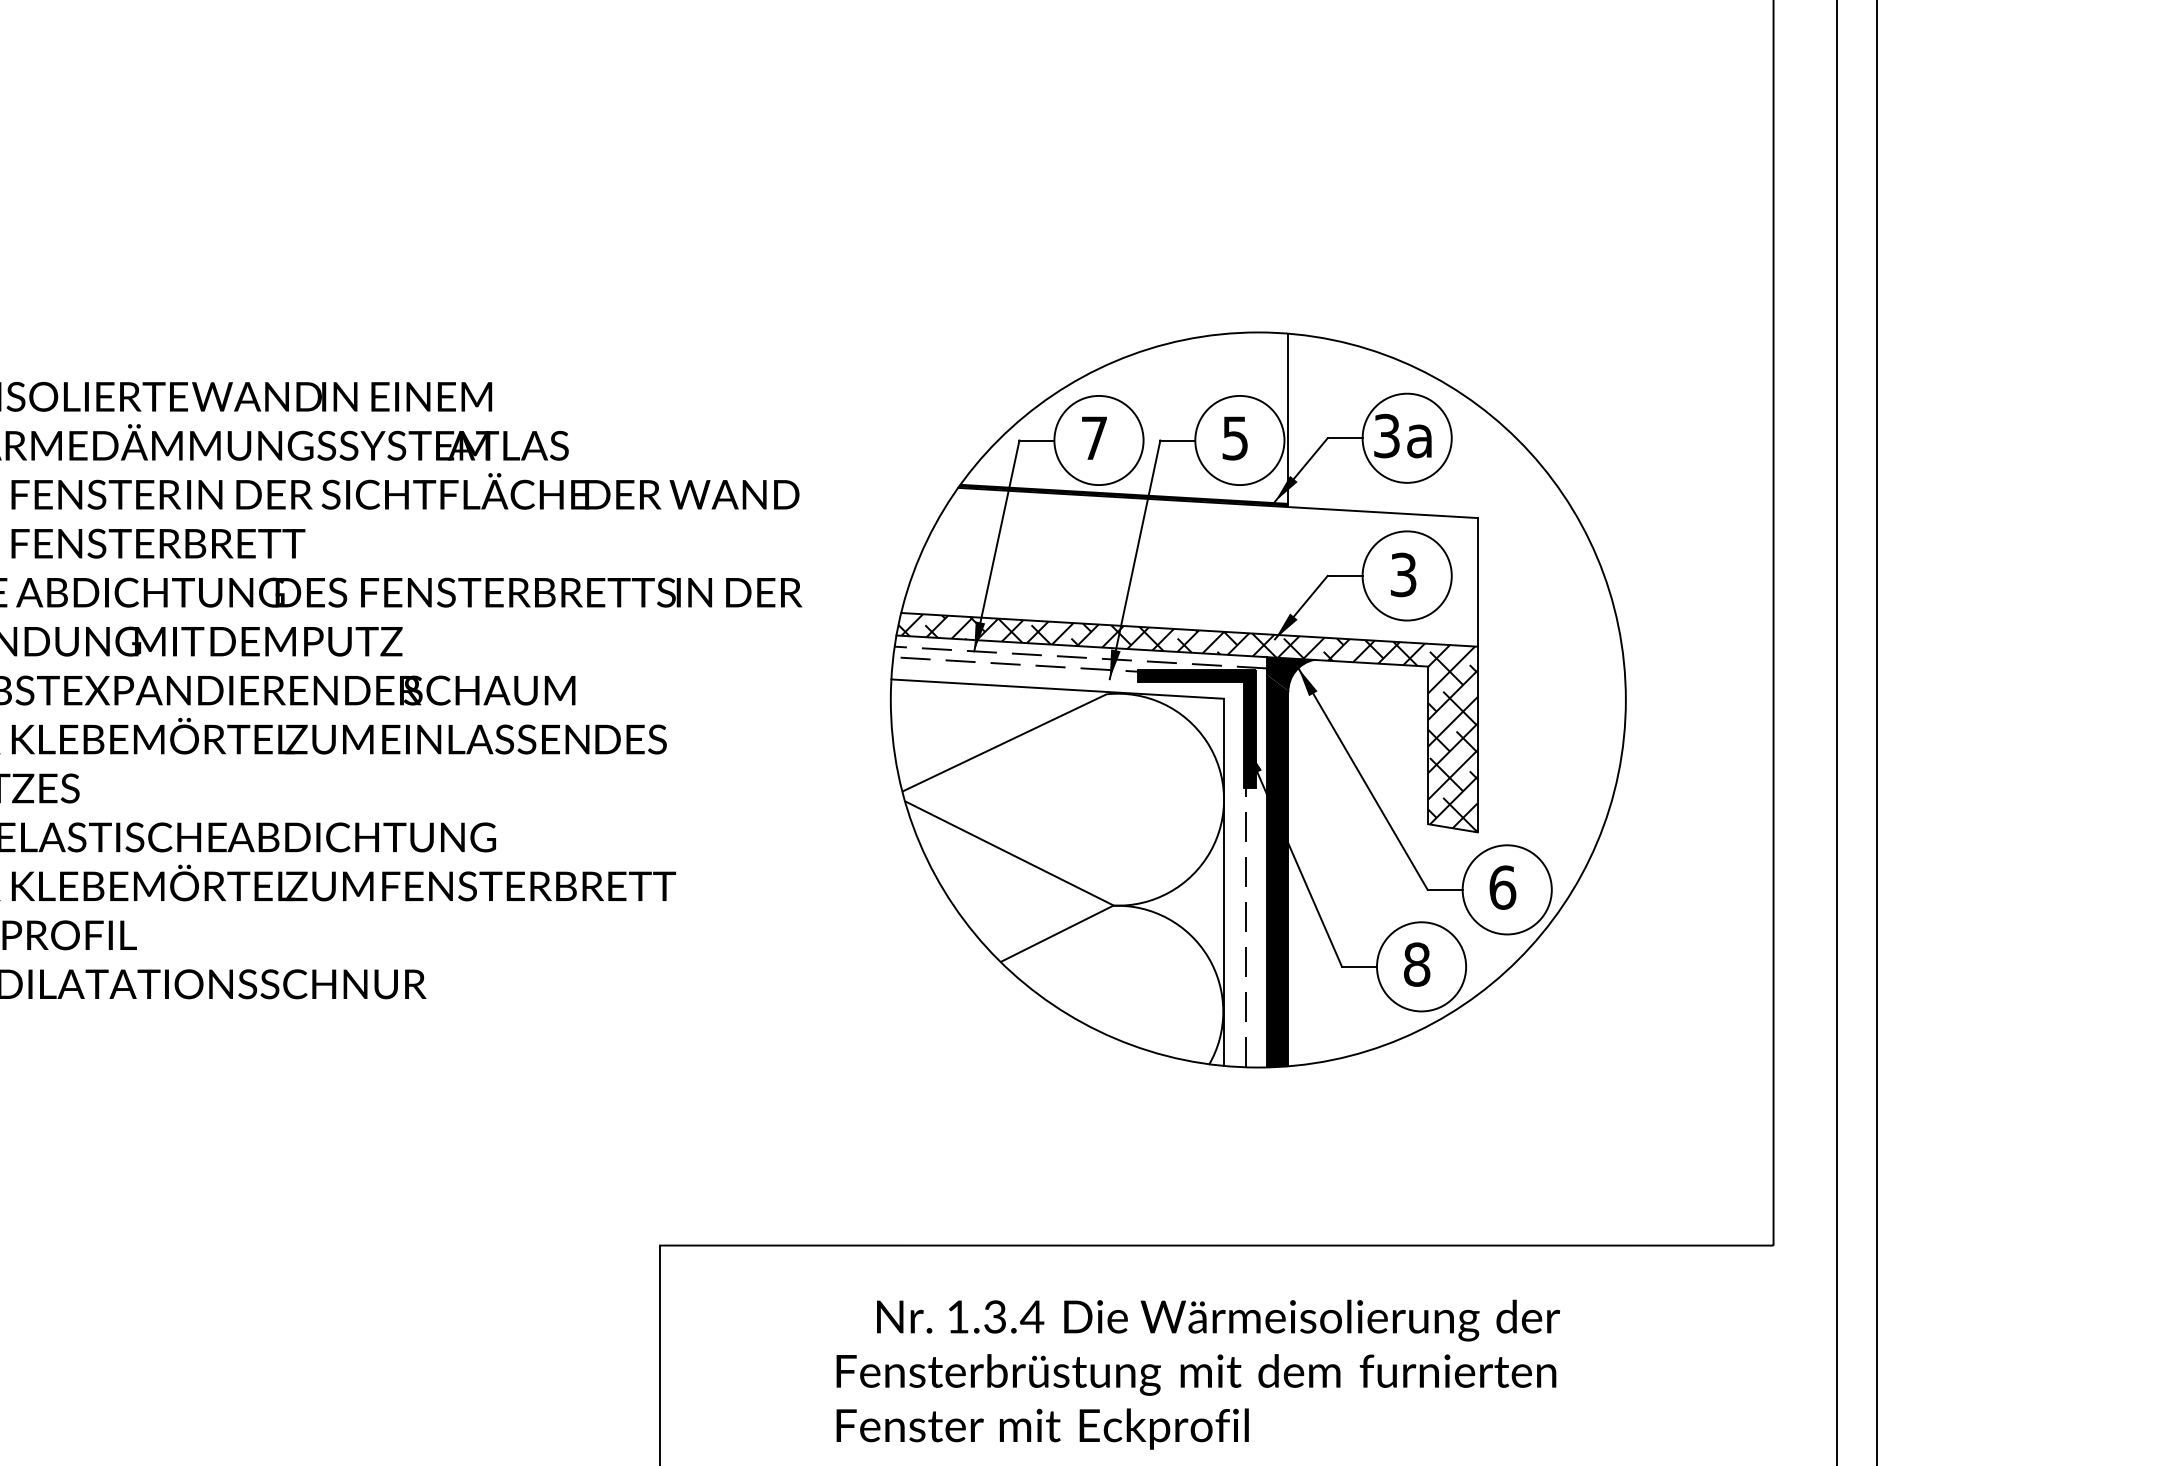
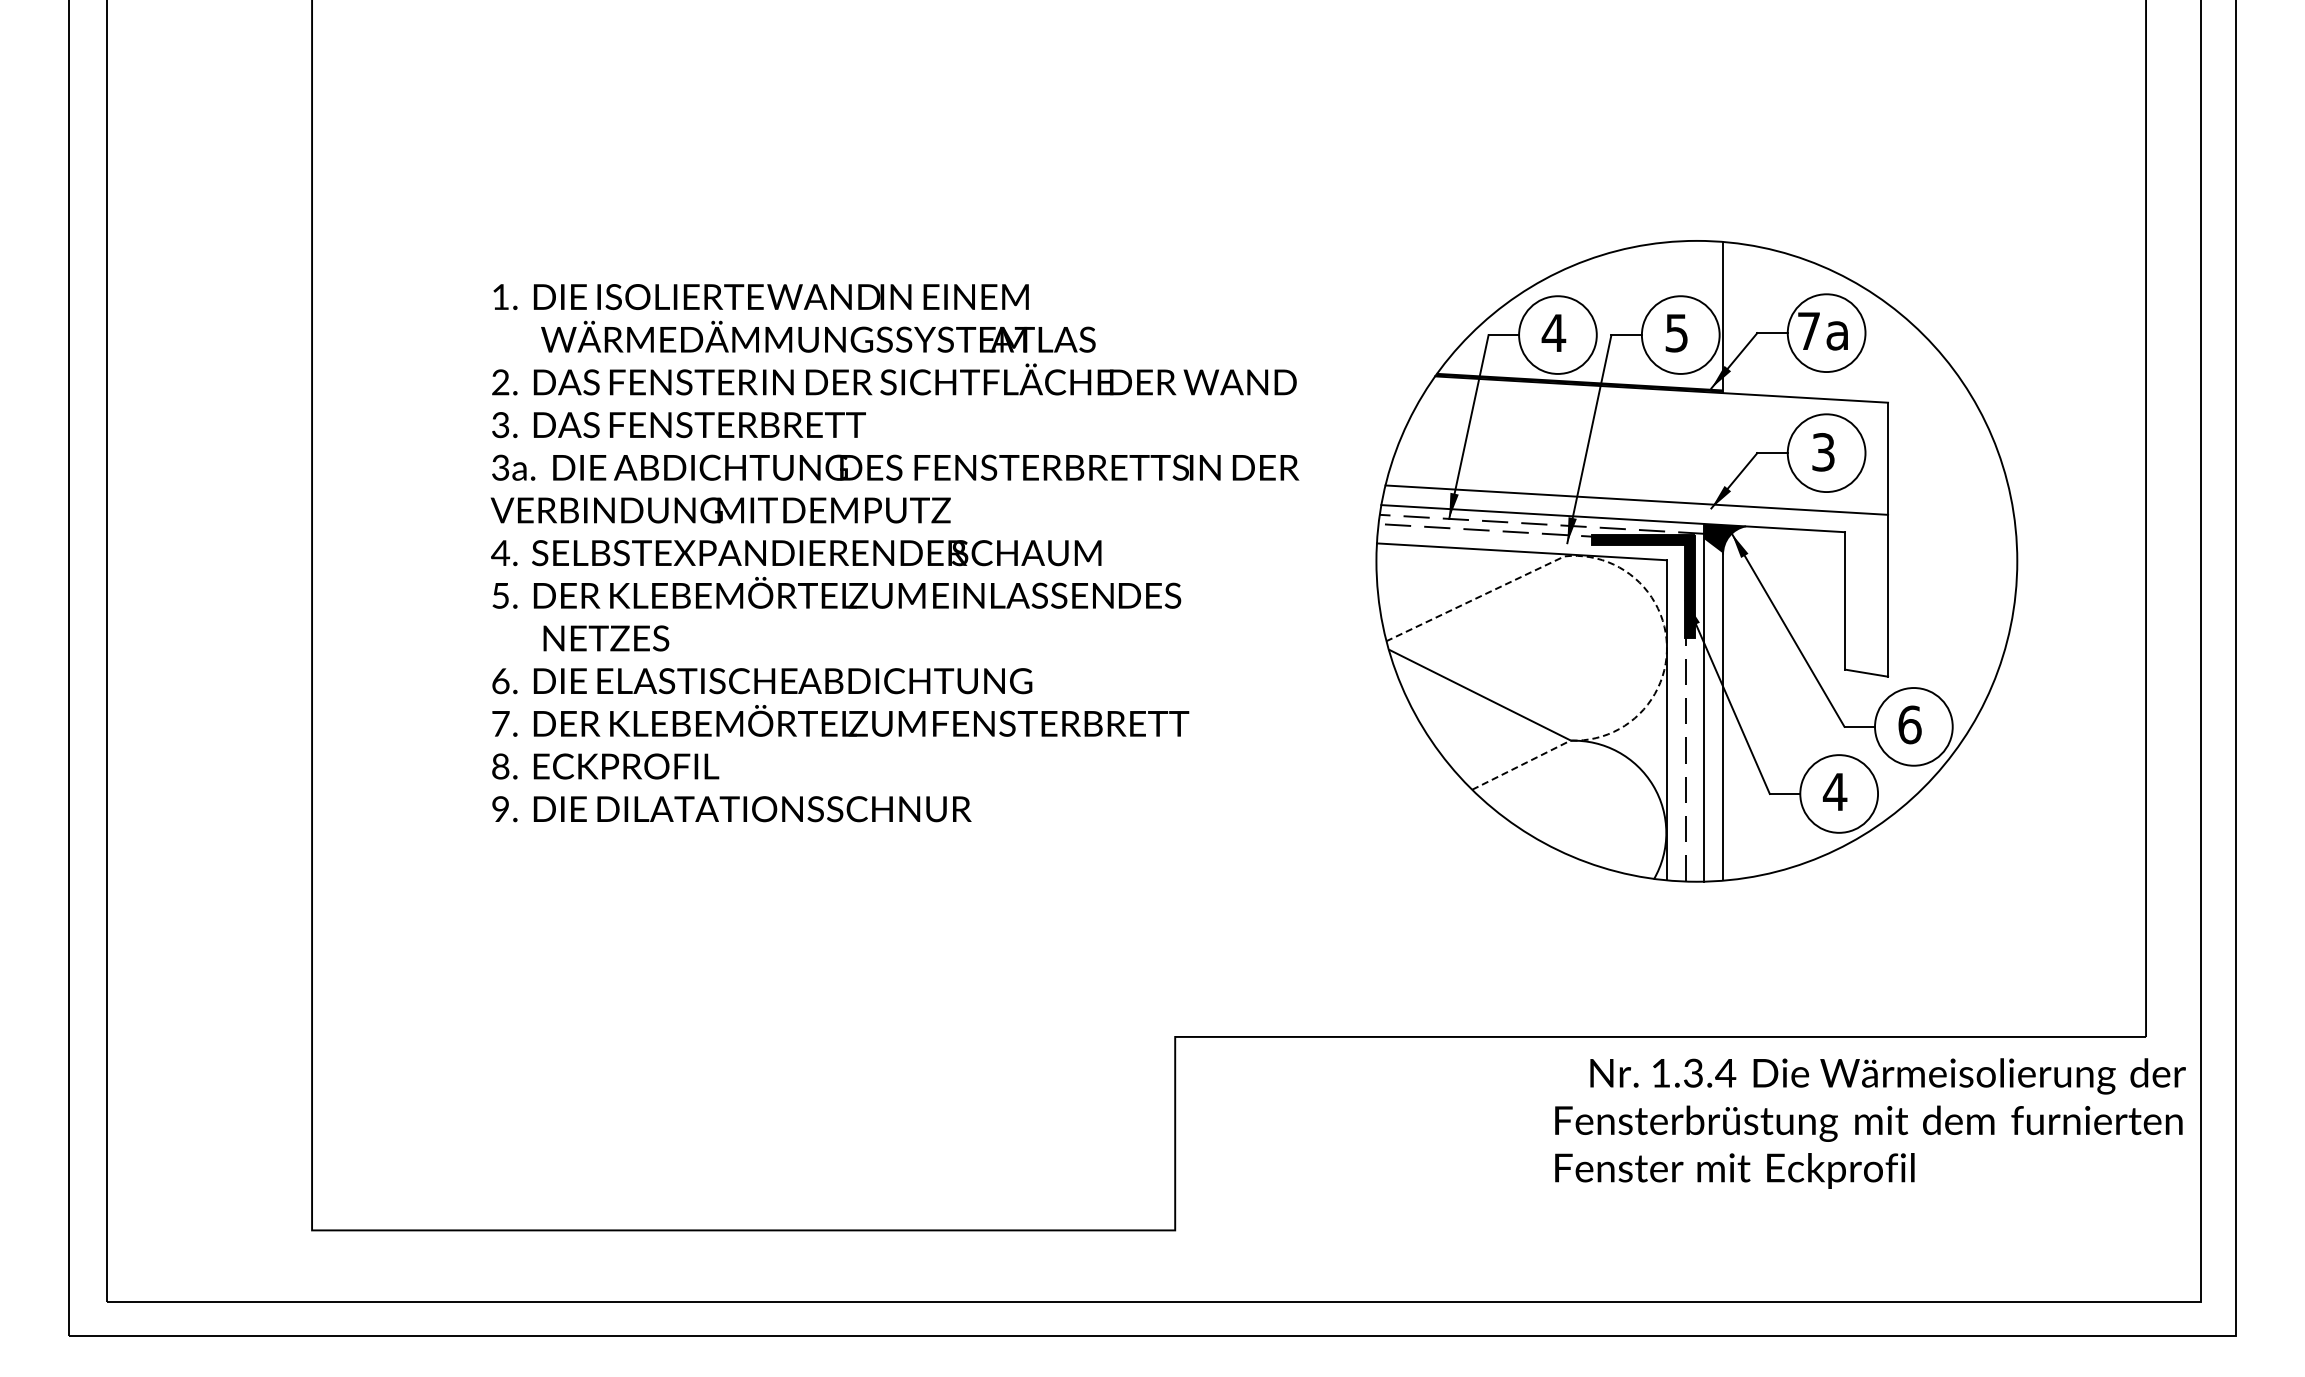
text: (1386, 435) -> (1808, 330), 3a -> 7a
text: (1093, 437) -> (1553, 332), 7 -> 4
hatch: (1187, 723) -> (1635, 581), removed
line: (1213, 752) -> (1657, 607), solid -> dashed
fill: (1277, 871) -> (1713, 710), removed
text: (1416, 964) -> (1834, 791), 8 -> 4
text: (1198, 1374) -> (1870, 1123), moved

